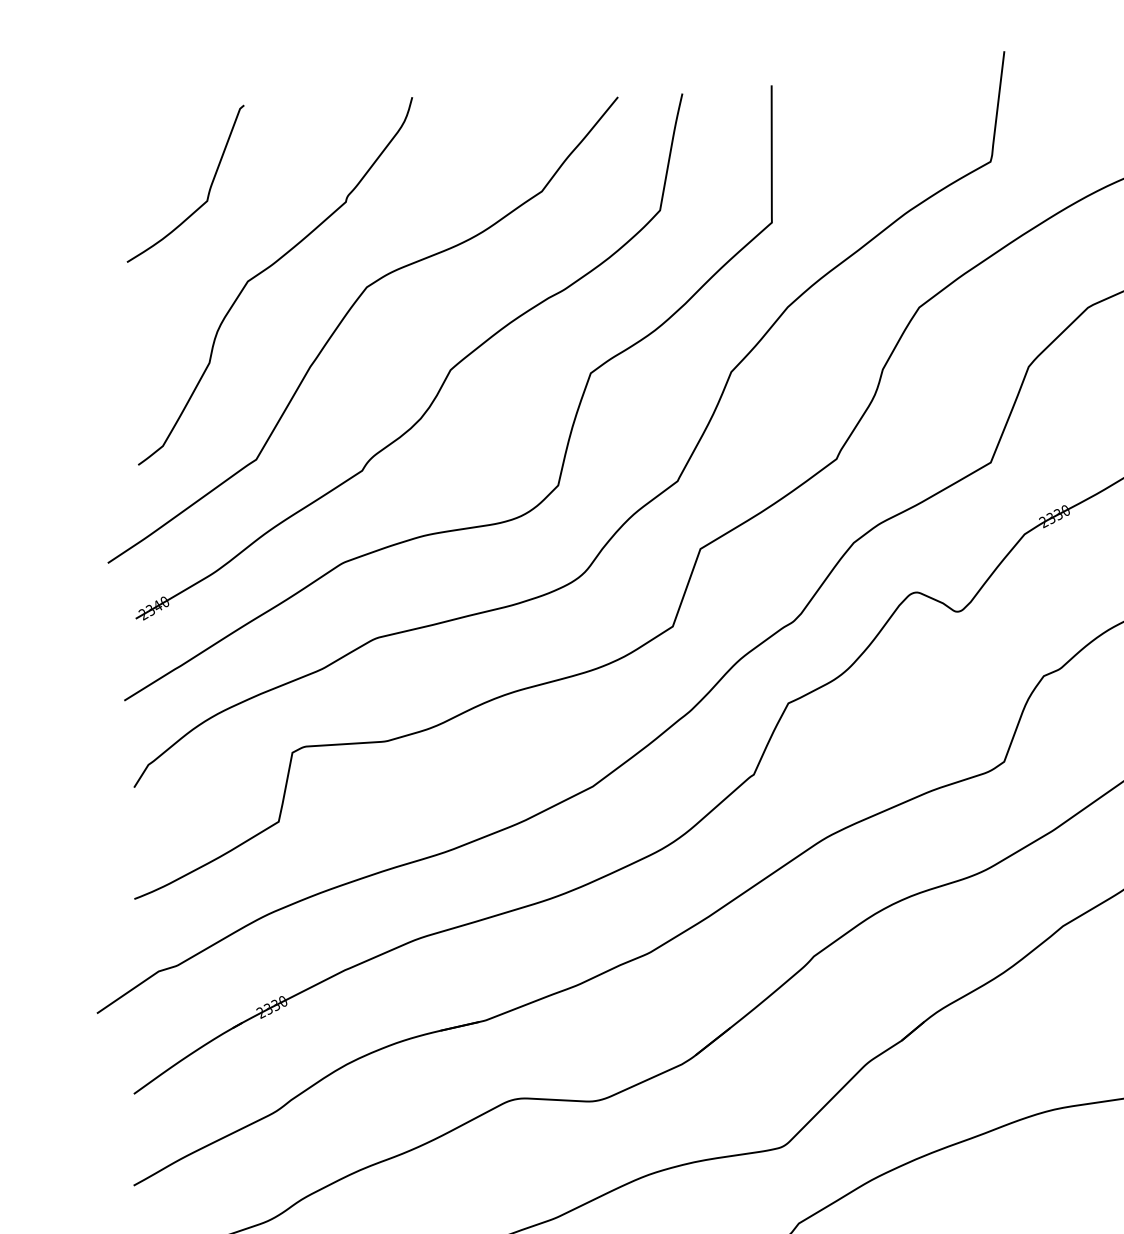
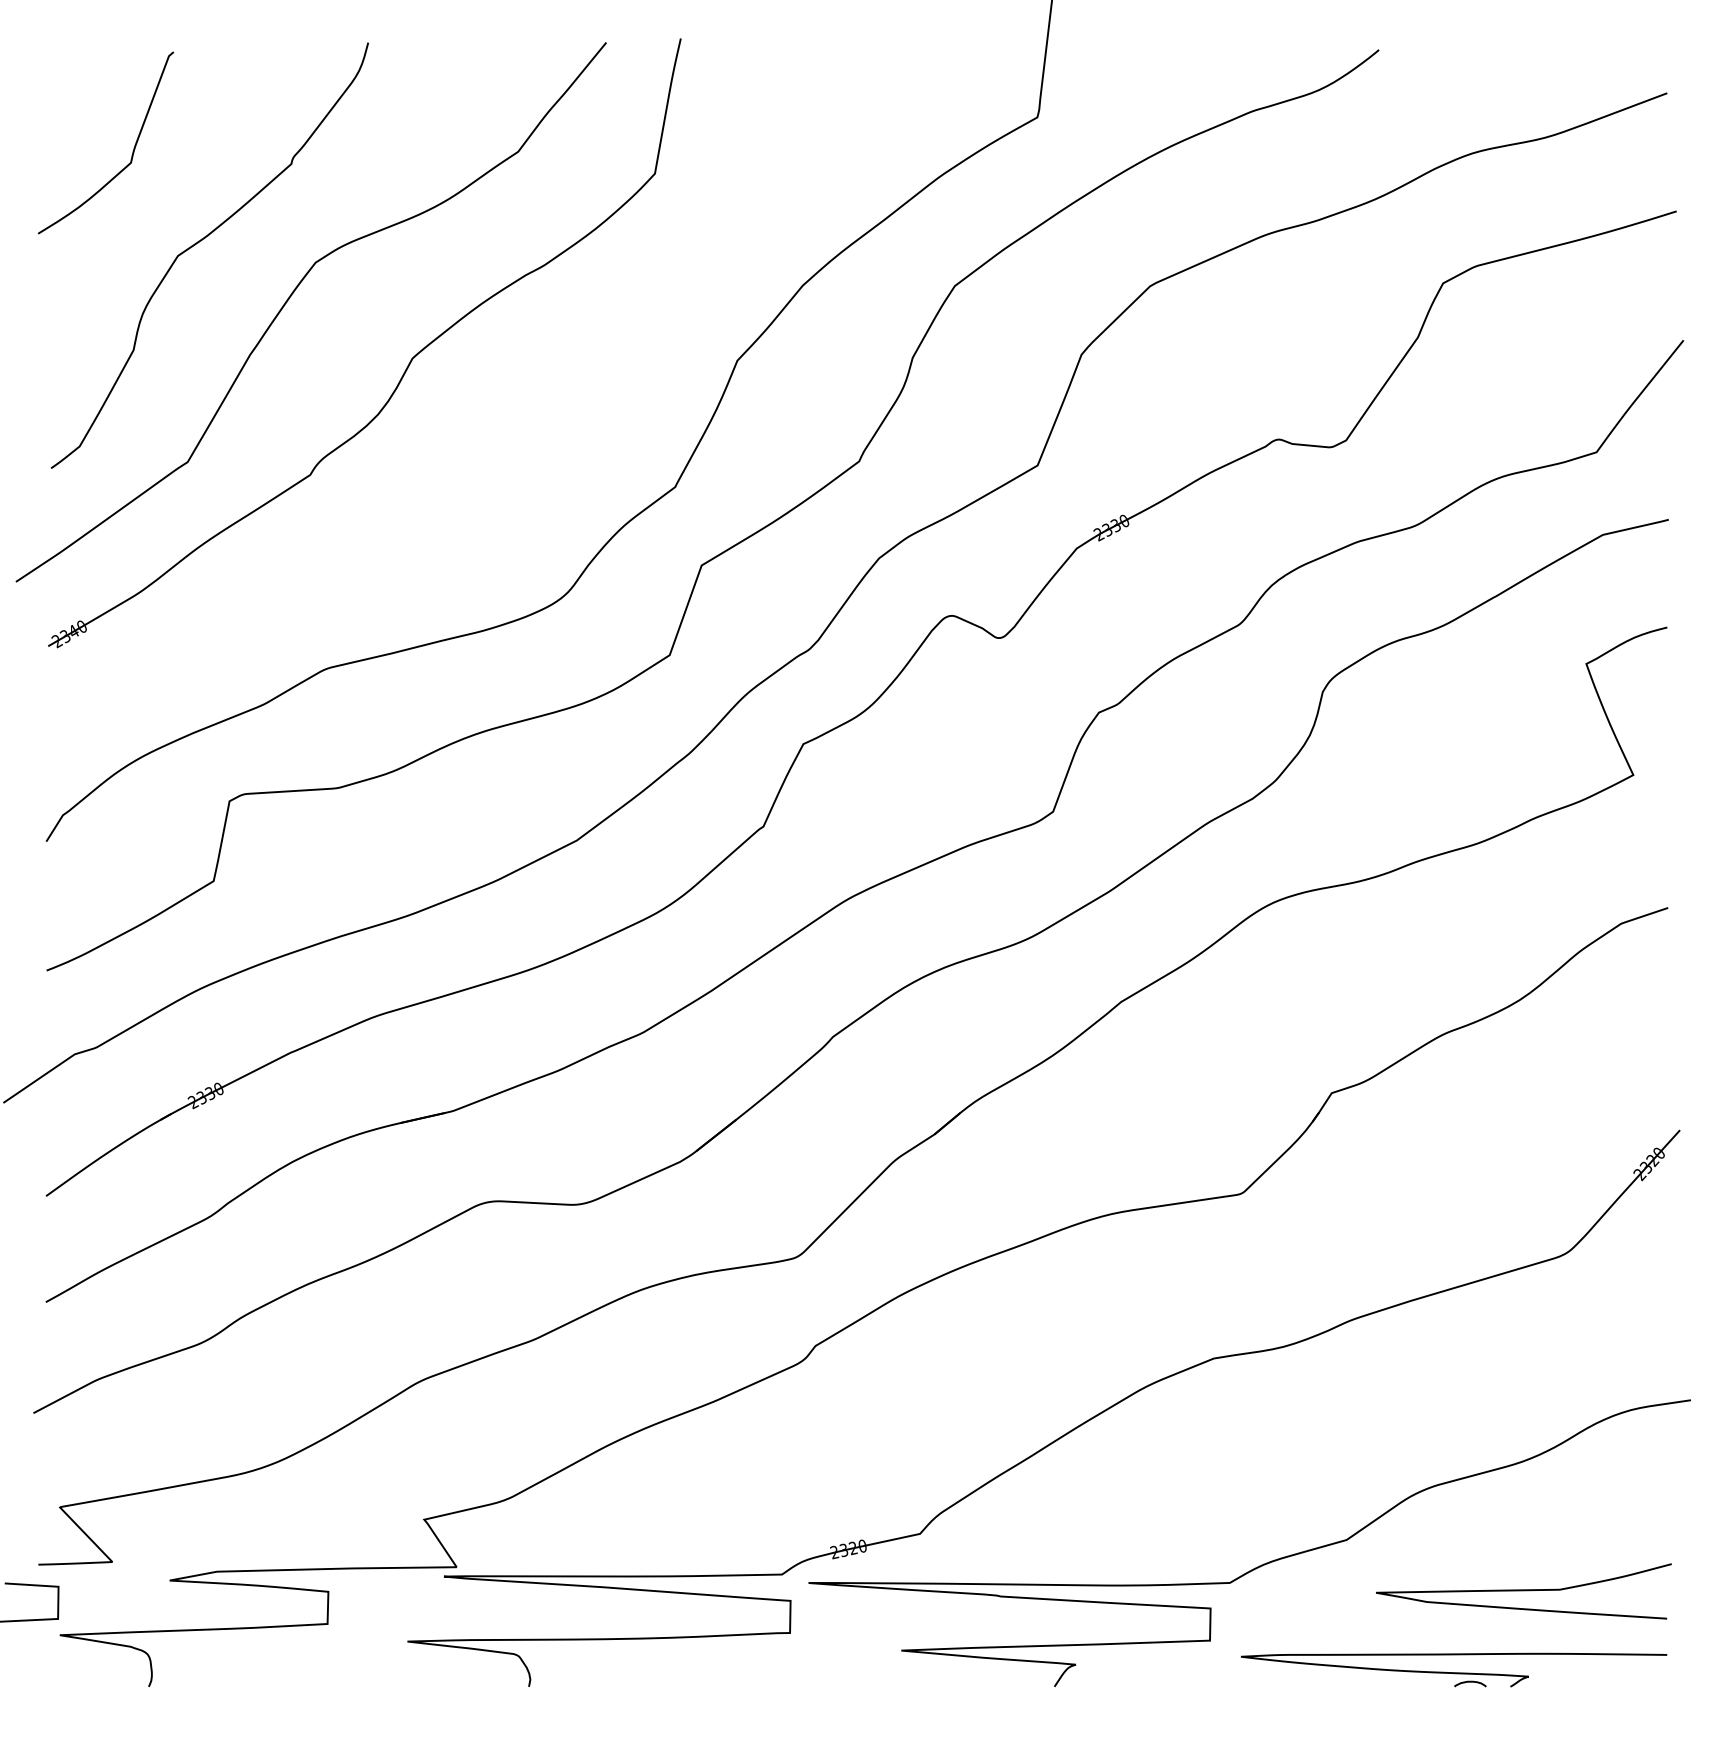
curve: (570, 429) -> (551, 427), removed

